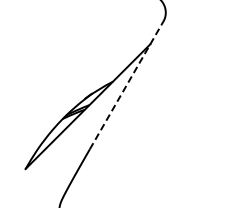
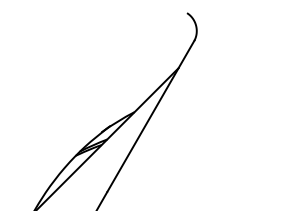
line: (127, 84) -> (151, 115), dashed -> solid

